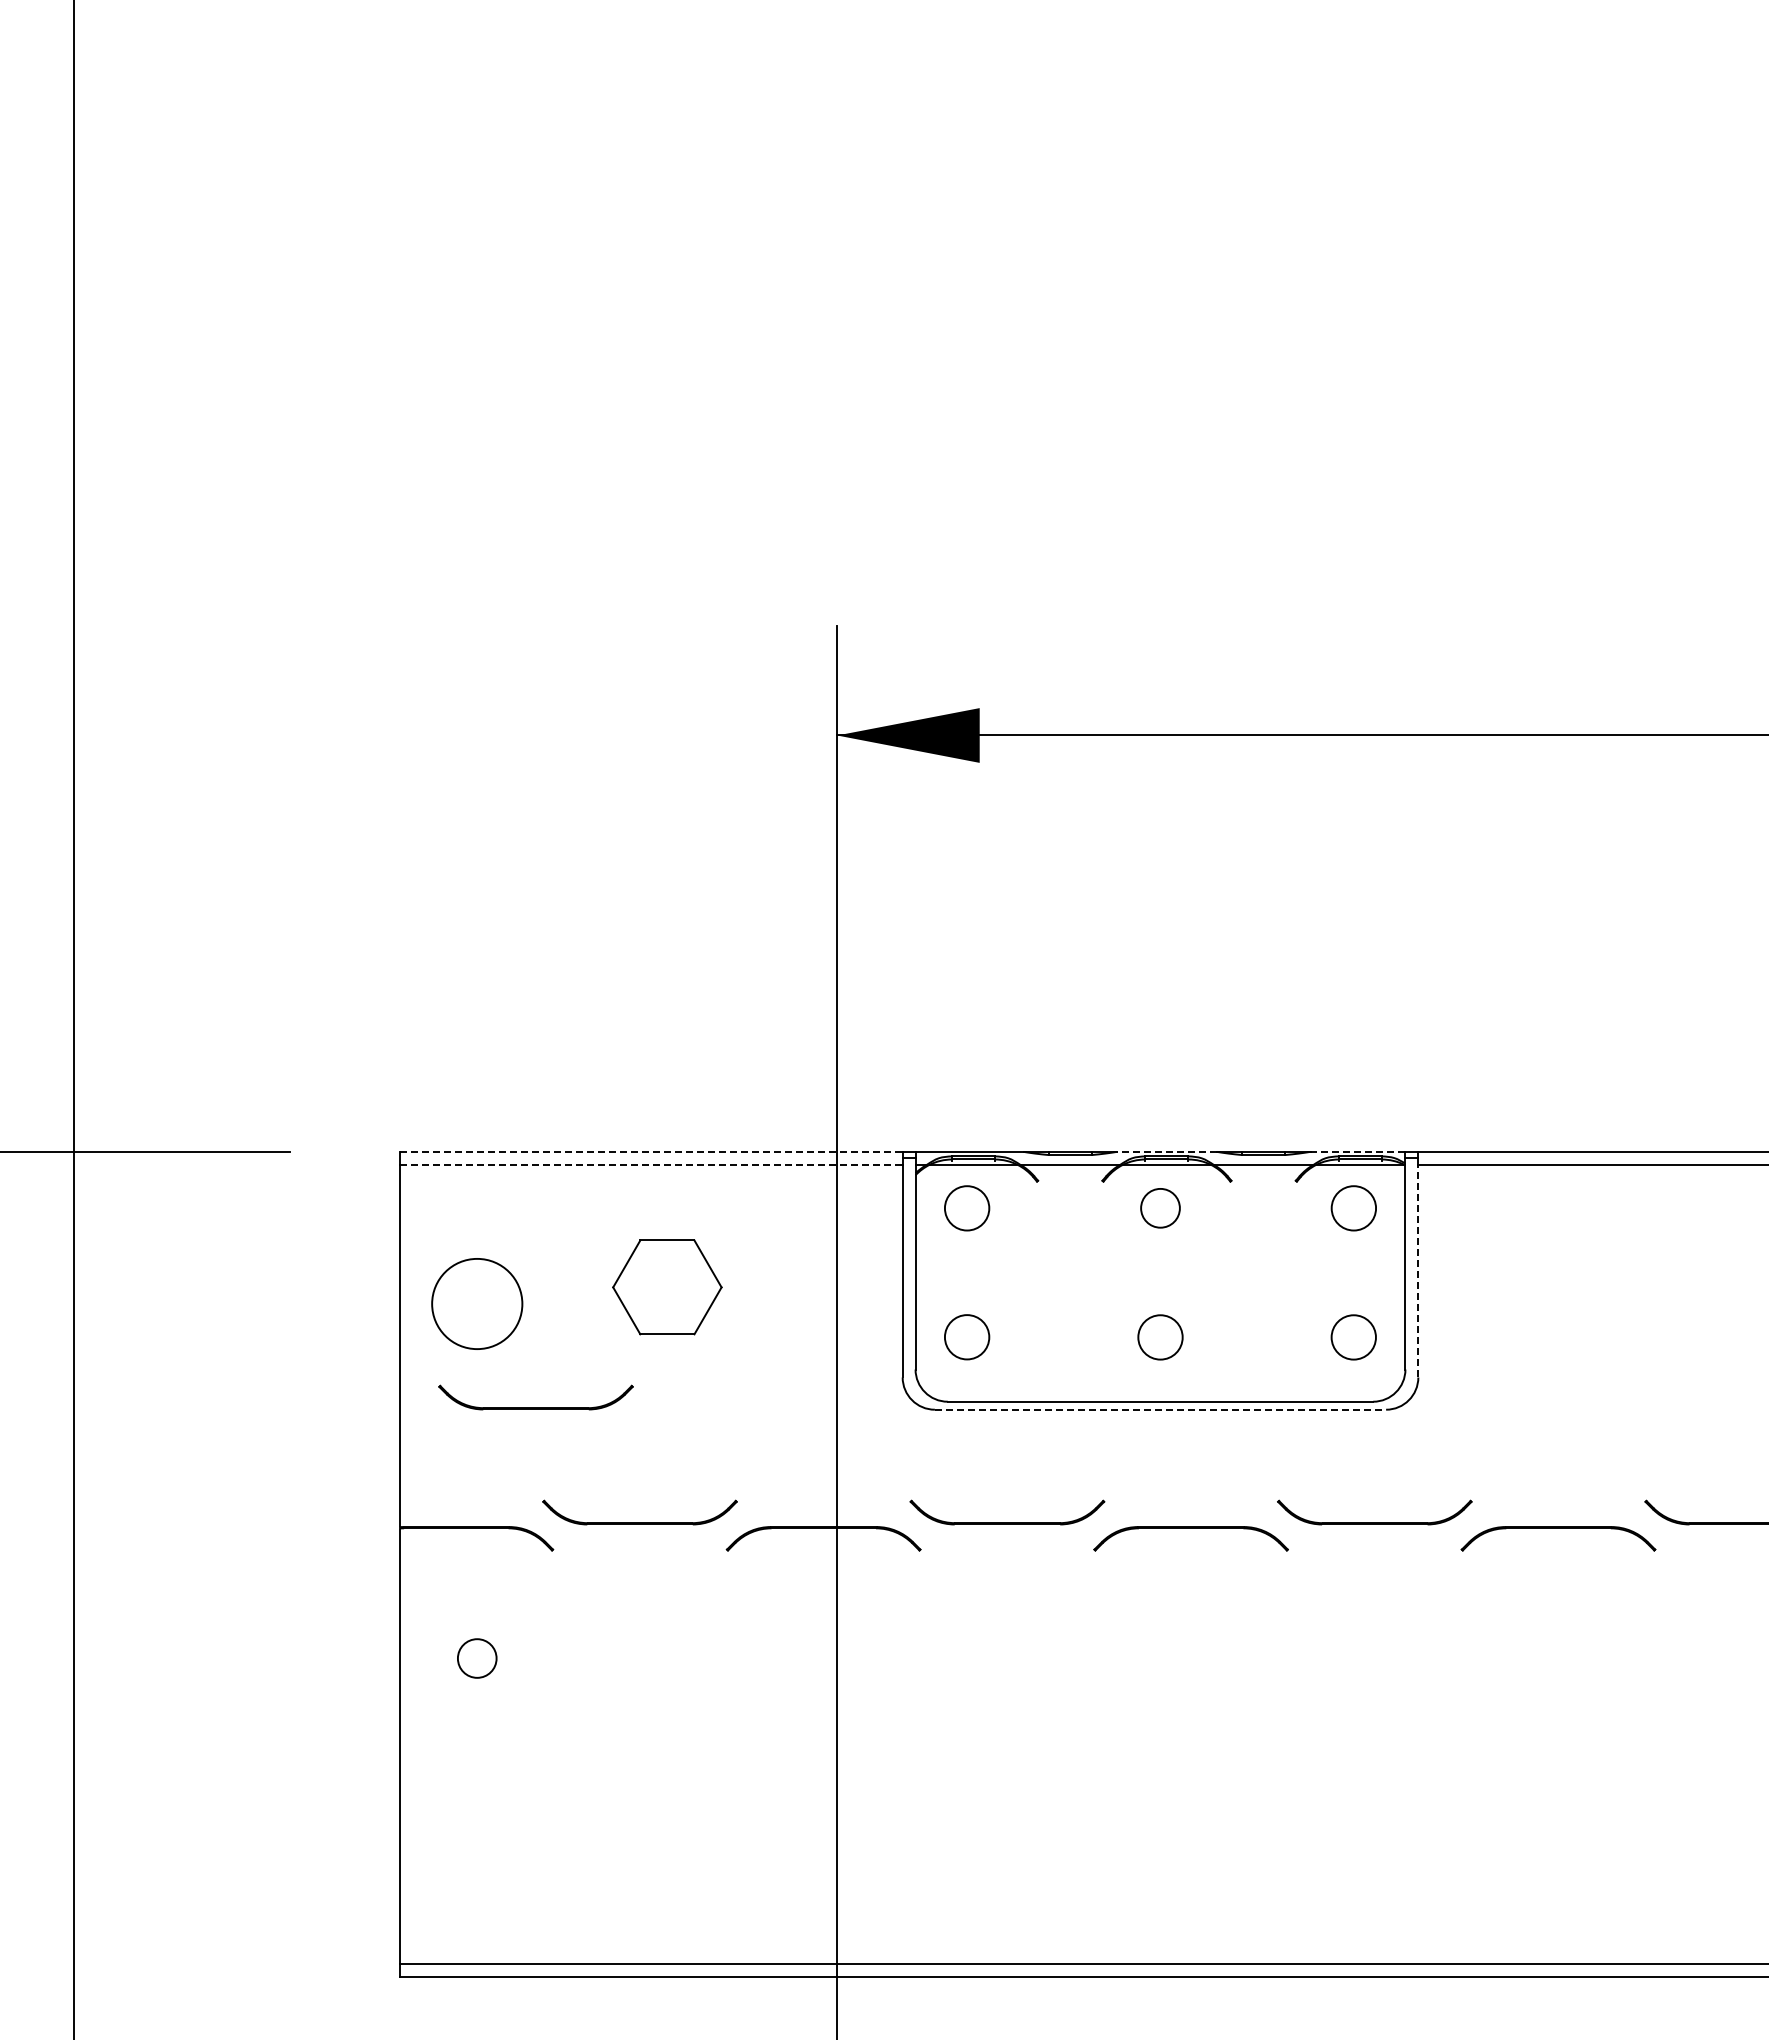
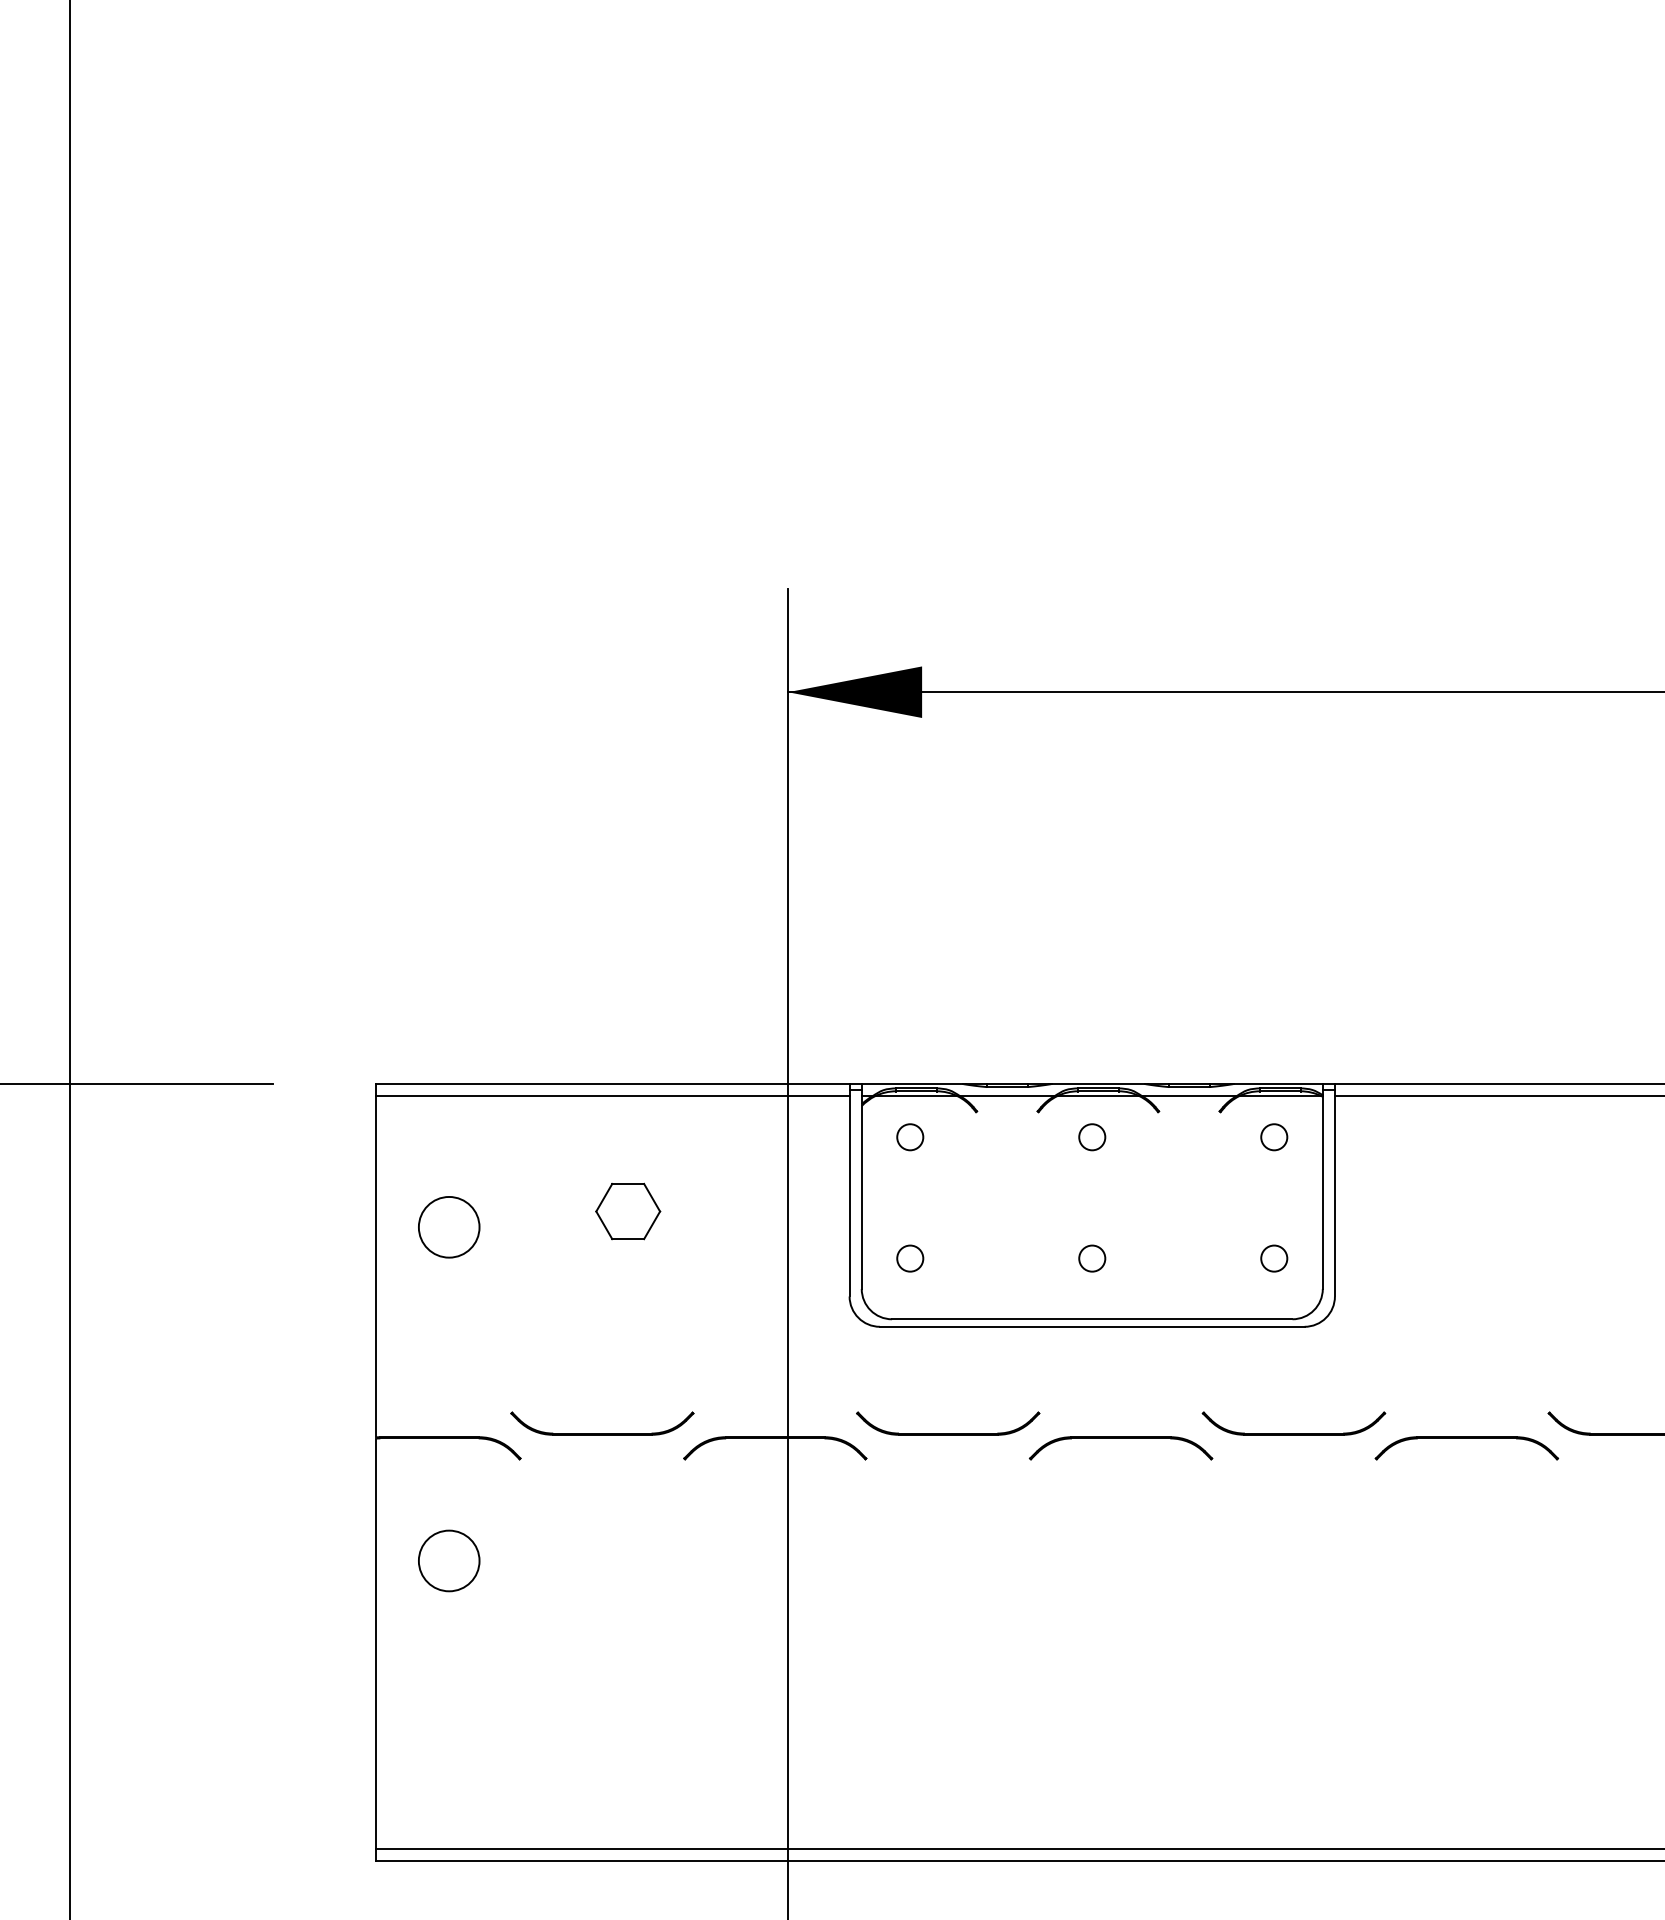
line: (651, 1151) -> (613, 1083), dashed -> solid
line: (1166, 1151) -> (1097, 1083), dashed -> solid
line: (1357, 1151) -> (1277, 1083), dashed -> solid
line: (651, 1164) -> (613, 1096), dashed -> solid
circle: (966, 1208) -> (909, 1137), size x0.62
circle: (1160, 1208) -> (1092, 1137), size x0.71
circle: (1353, 1208) -> (1273, 1137), size x0.62
line: (1418, 1270) -> (1335, 1195), dashed -> solid
part: (667, 1286) -> (628, 1210), size x0.62
circle: (477, 1303) -> (449, 1226), size x0.71
circle: (1160, 1336) -> (1092, 1257), size x0.62
circle: (1353, 1336) -> (1273, 1257), size x0.62
circle: (966, 1337) -> (909, 1258), size x0.62
part: (535, 1407) -> (504, 1324), removed
line: (1160, 1409) -> (1092, 1326), dashed -> solid
circle: (477, 1658) -> (449, 1560), size x1.67

